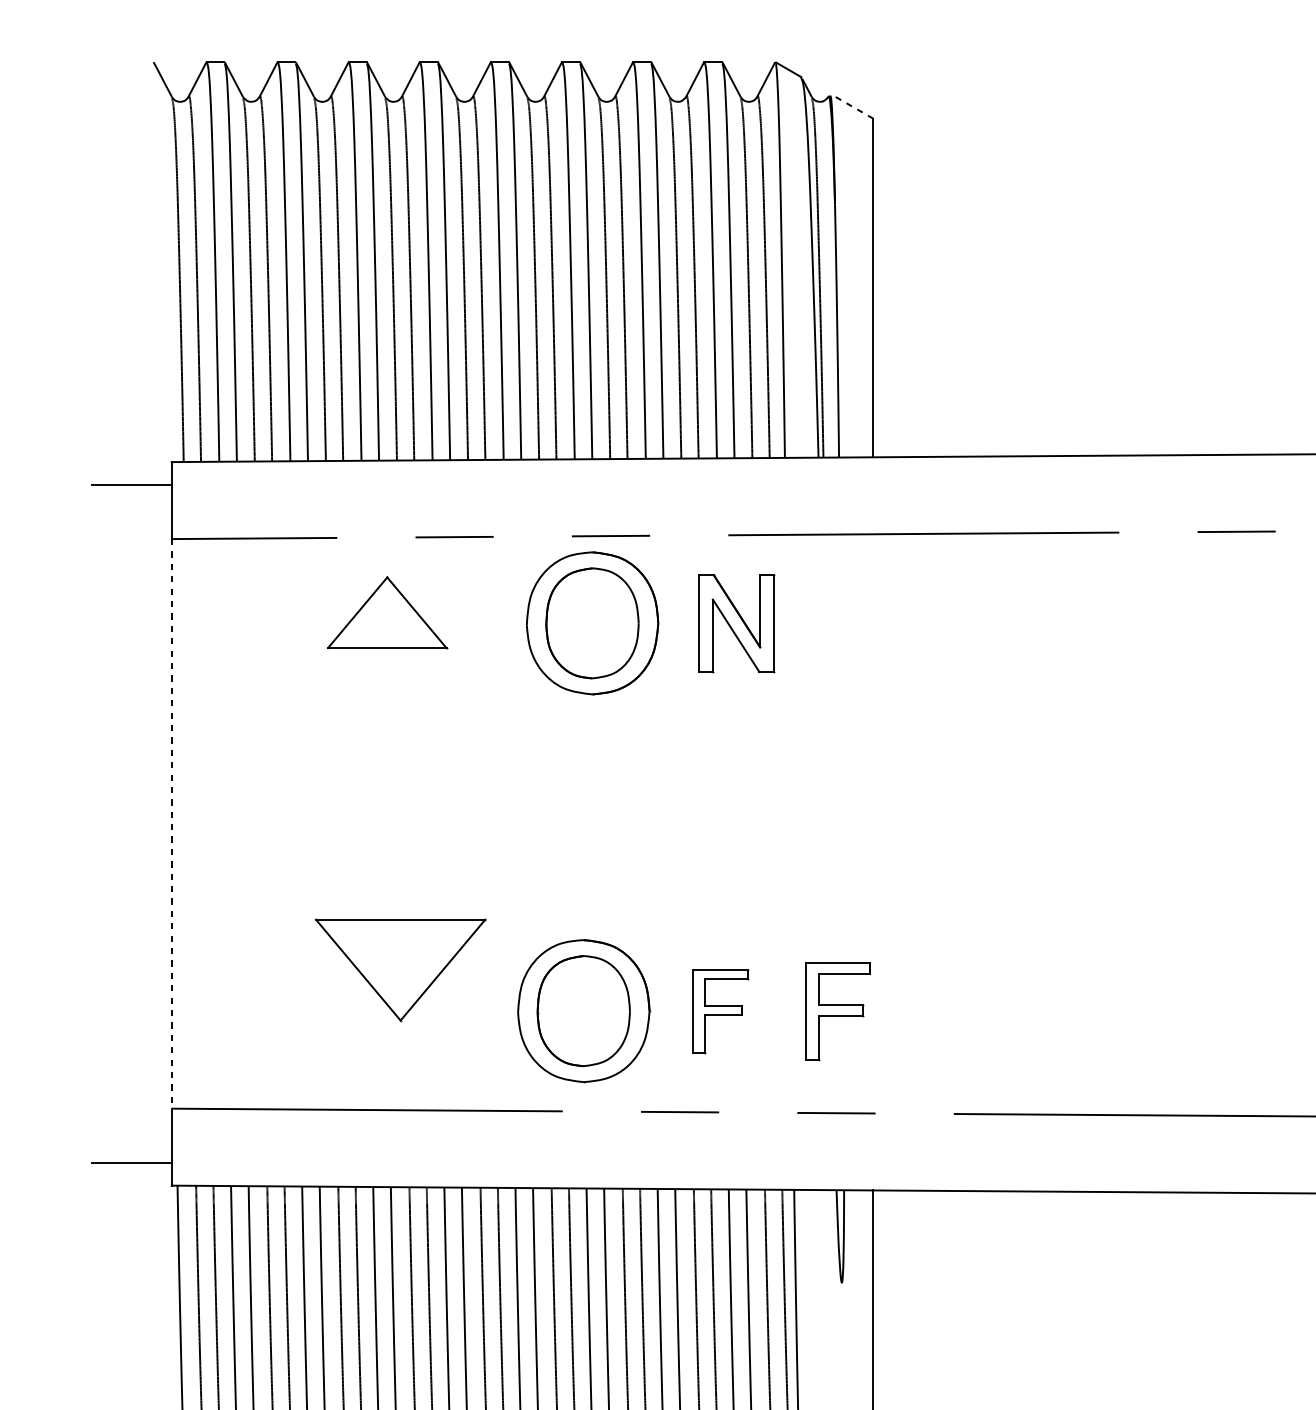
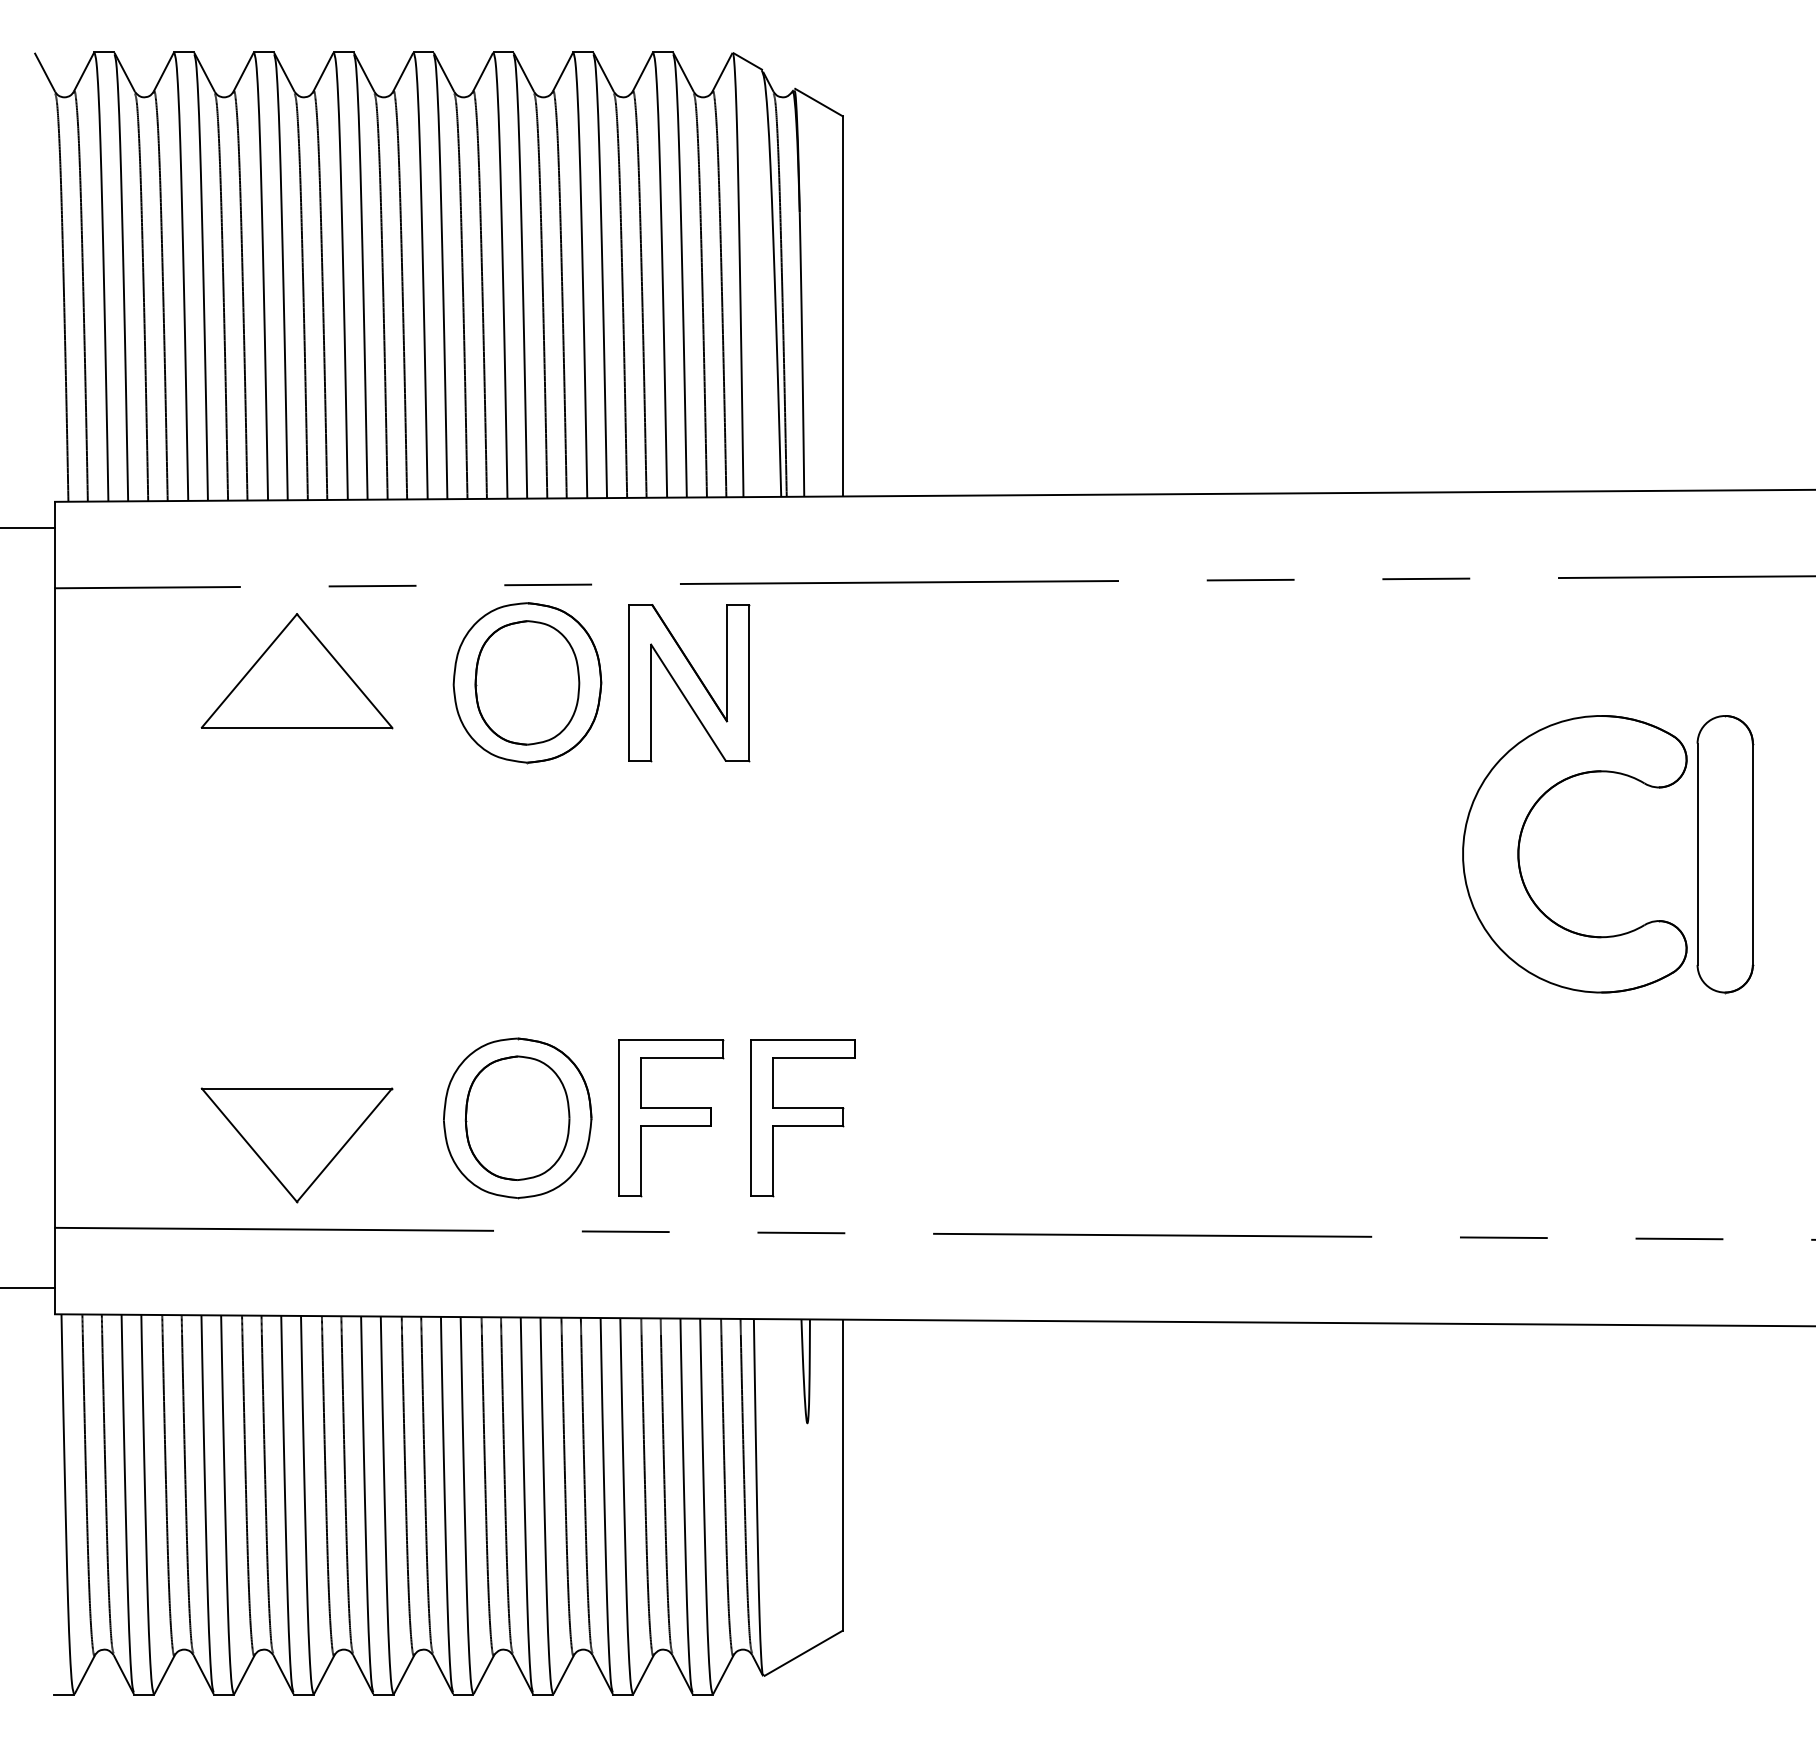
line: (851, 106) -> (818, 102), dashed -> solid
part: (386, 613) -> (296, 671), size x1.43
part: (736, 623) -> (689, 683), size x1.43
line: (172, 824) -> (55, 908), dashed -> solid
part: (400, 970) -> (296, 1145), moved
part: (720, 1011) -> (671, 1118), size x1.67
part: (837, 1011) -> (802, 1118), size x1.43

